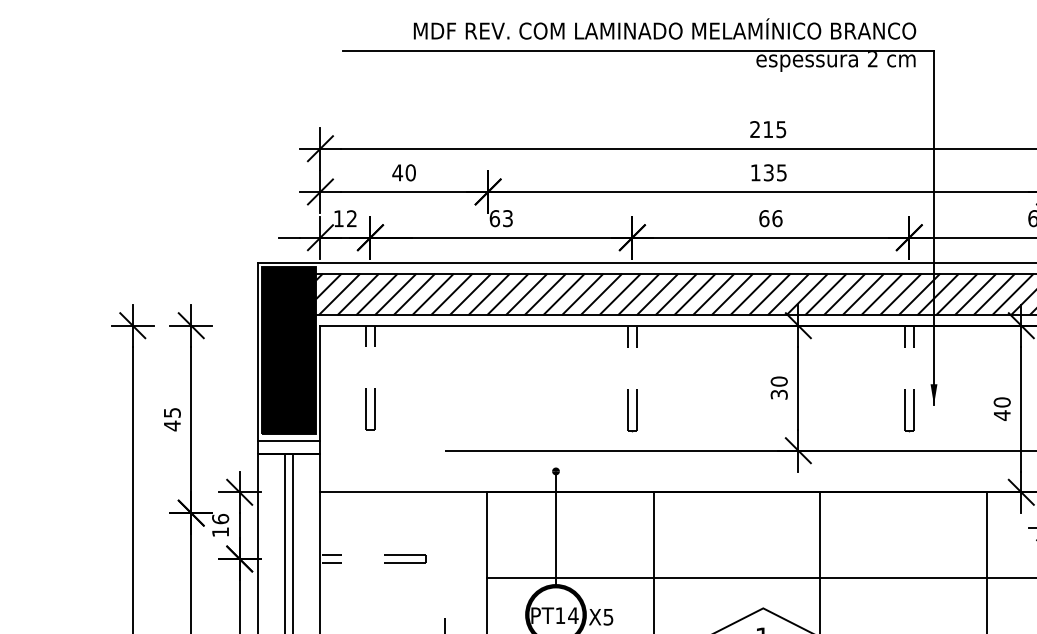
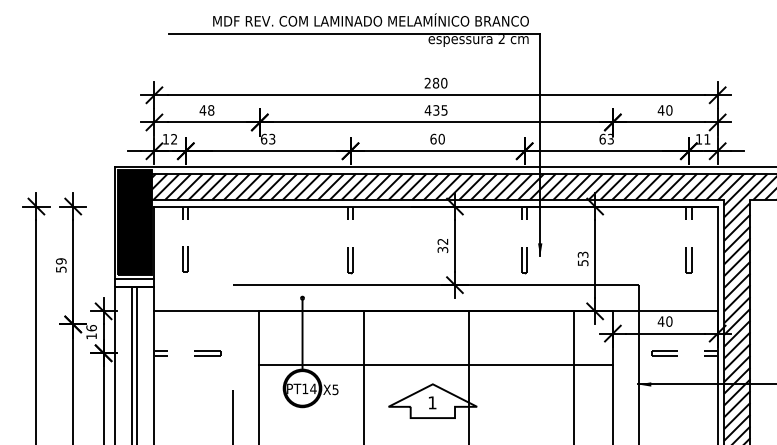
text: (773, 128) -> (439, 82), 215 -> 280
text: (411, 172) -> (211, 110), 40 -> 48
text: (754, 172) -> (427, 110), 135 -> 435
text: (777, 217) -> (441, 138), 66 -> 60
text: (778, 381) -> (442, 241), 30 -> 32
text: (1001, 408) -> (582, 258), 40 -> 53
text: (171, 419) -> (60, 265), 45 -> 59

